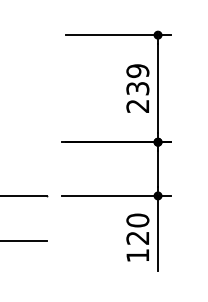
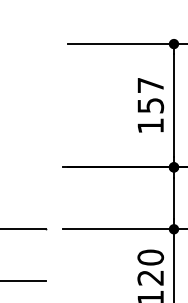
text: (137, 88) -> (150, 105), 239 -> 157

